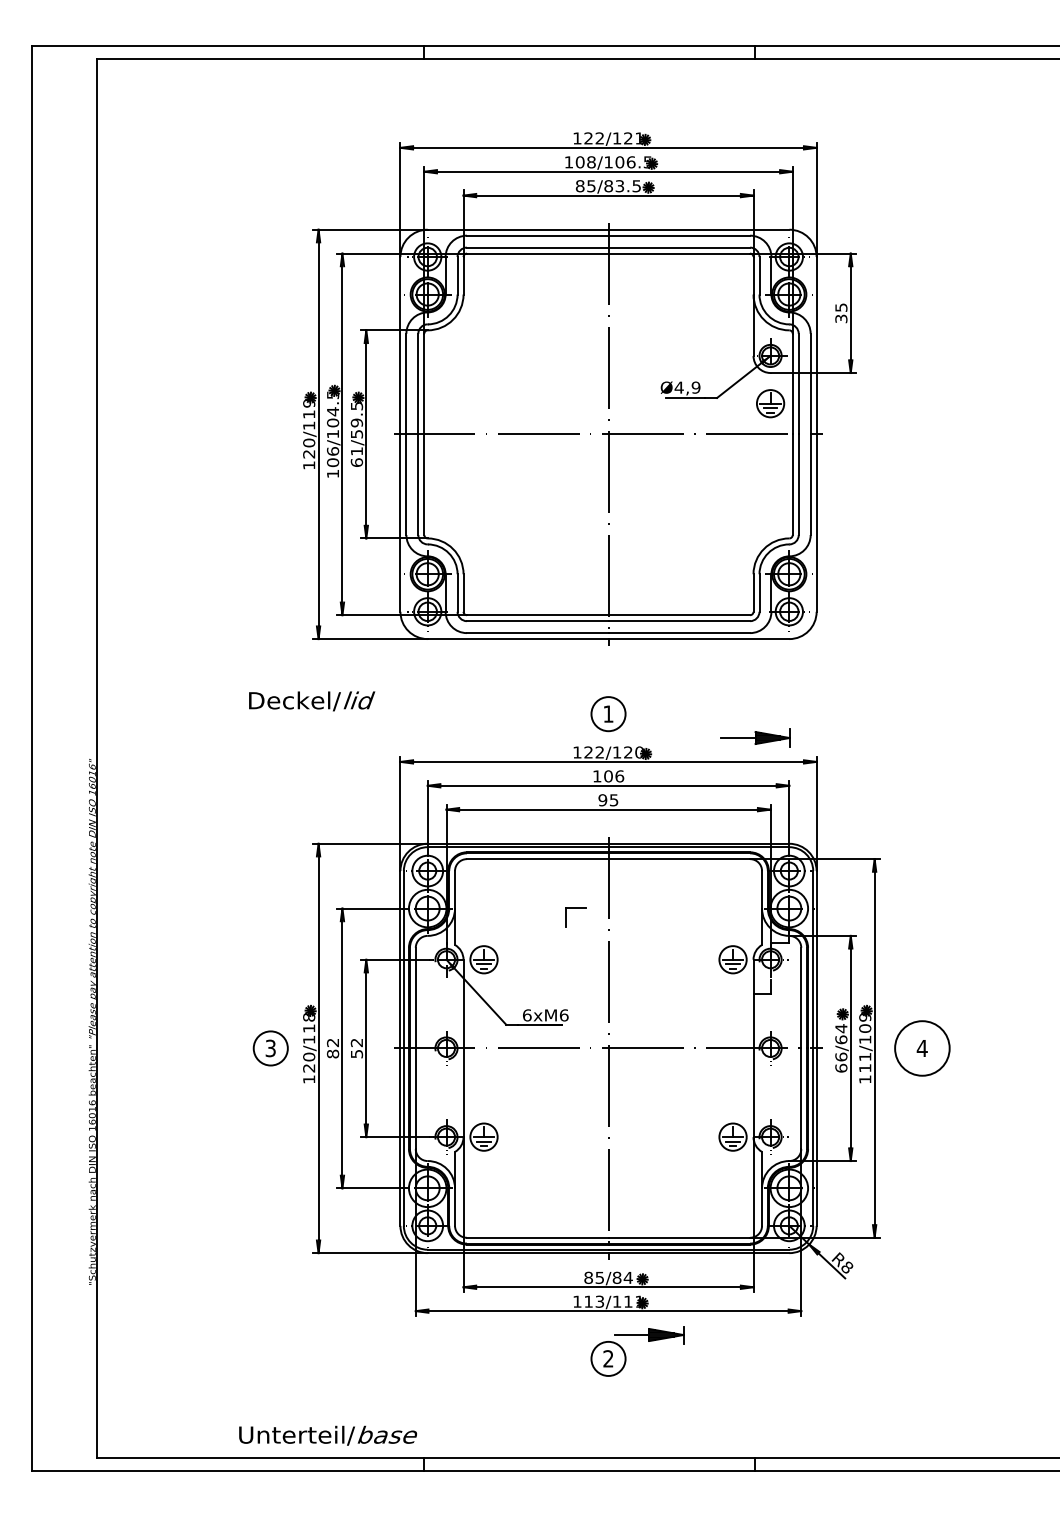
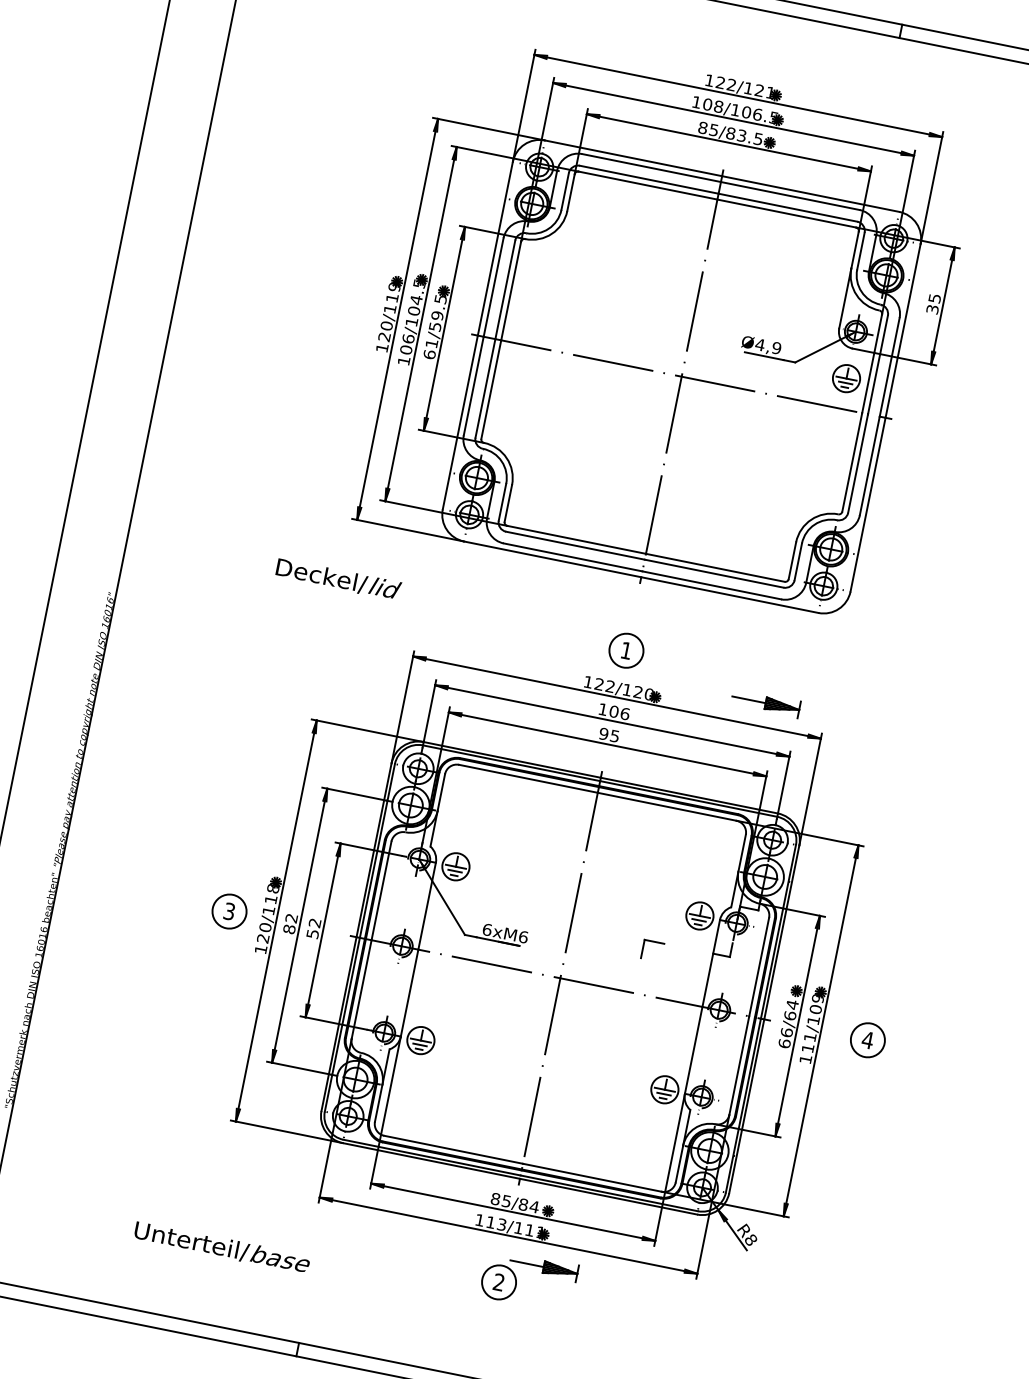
part: (575, 908) -> (654, 942), moved
circle: (922, 1048) -> (867, 1040), size x0.62
text: (327, 1435) -> (221, 1247), moved

